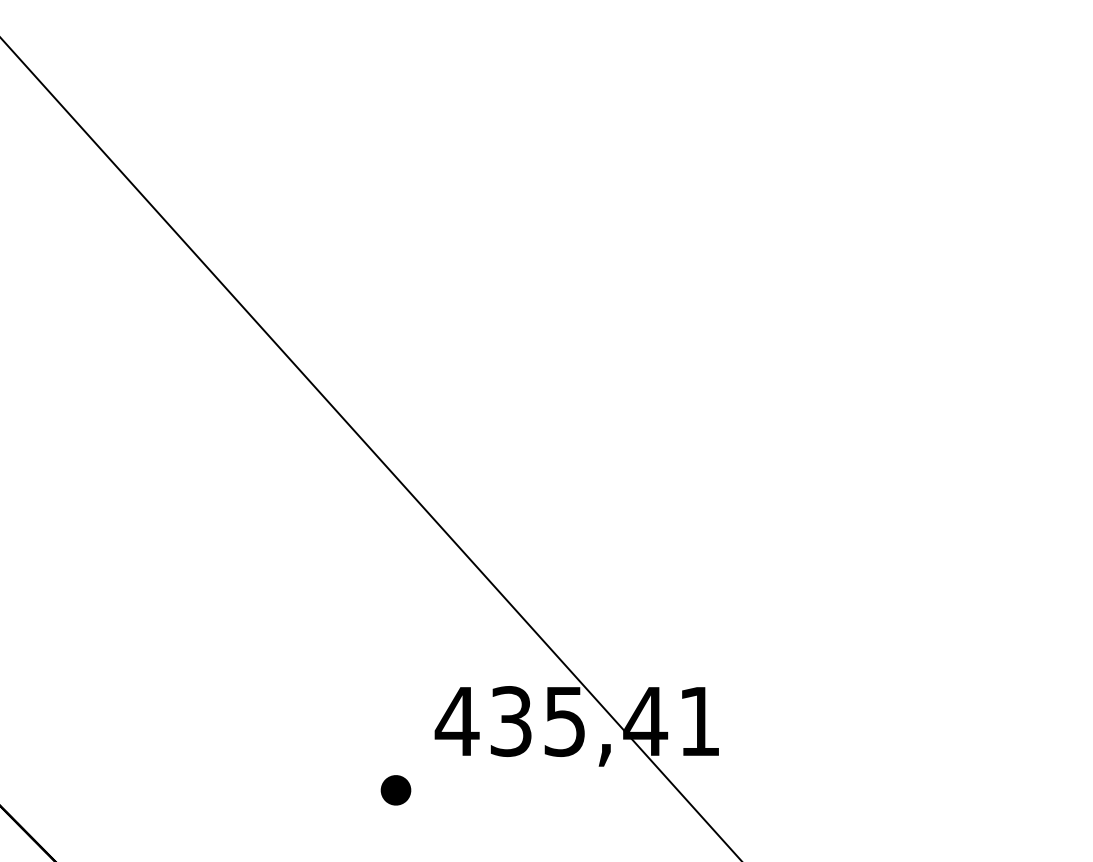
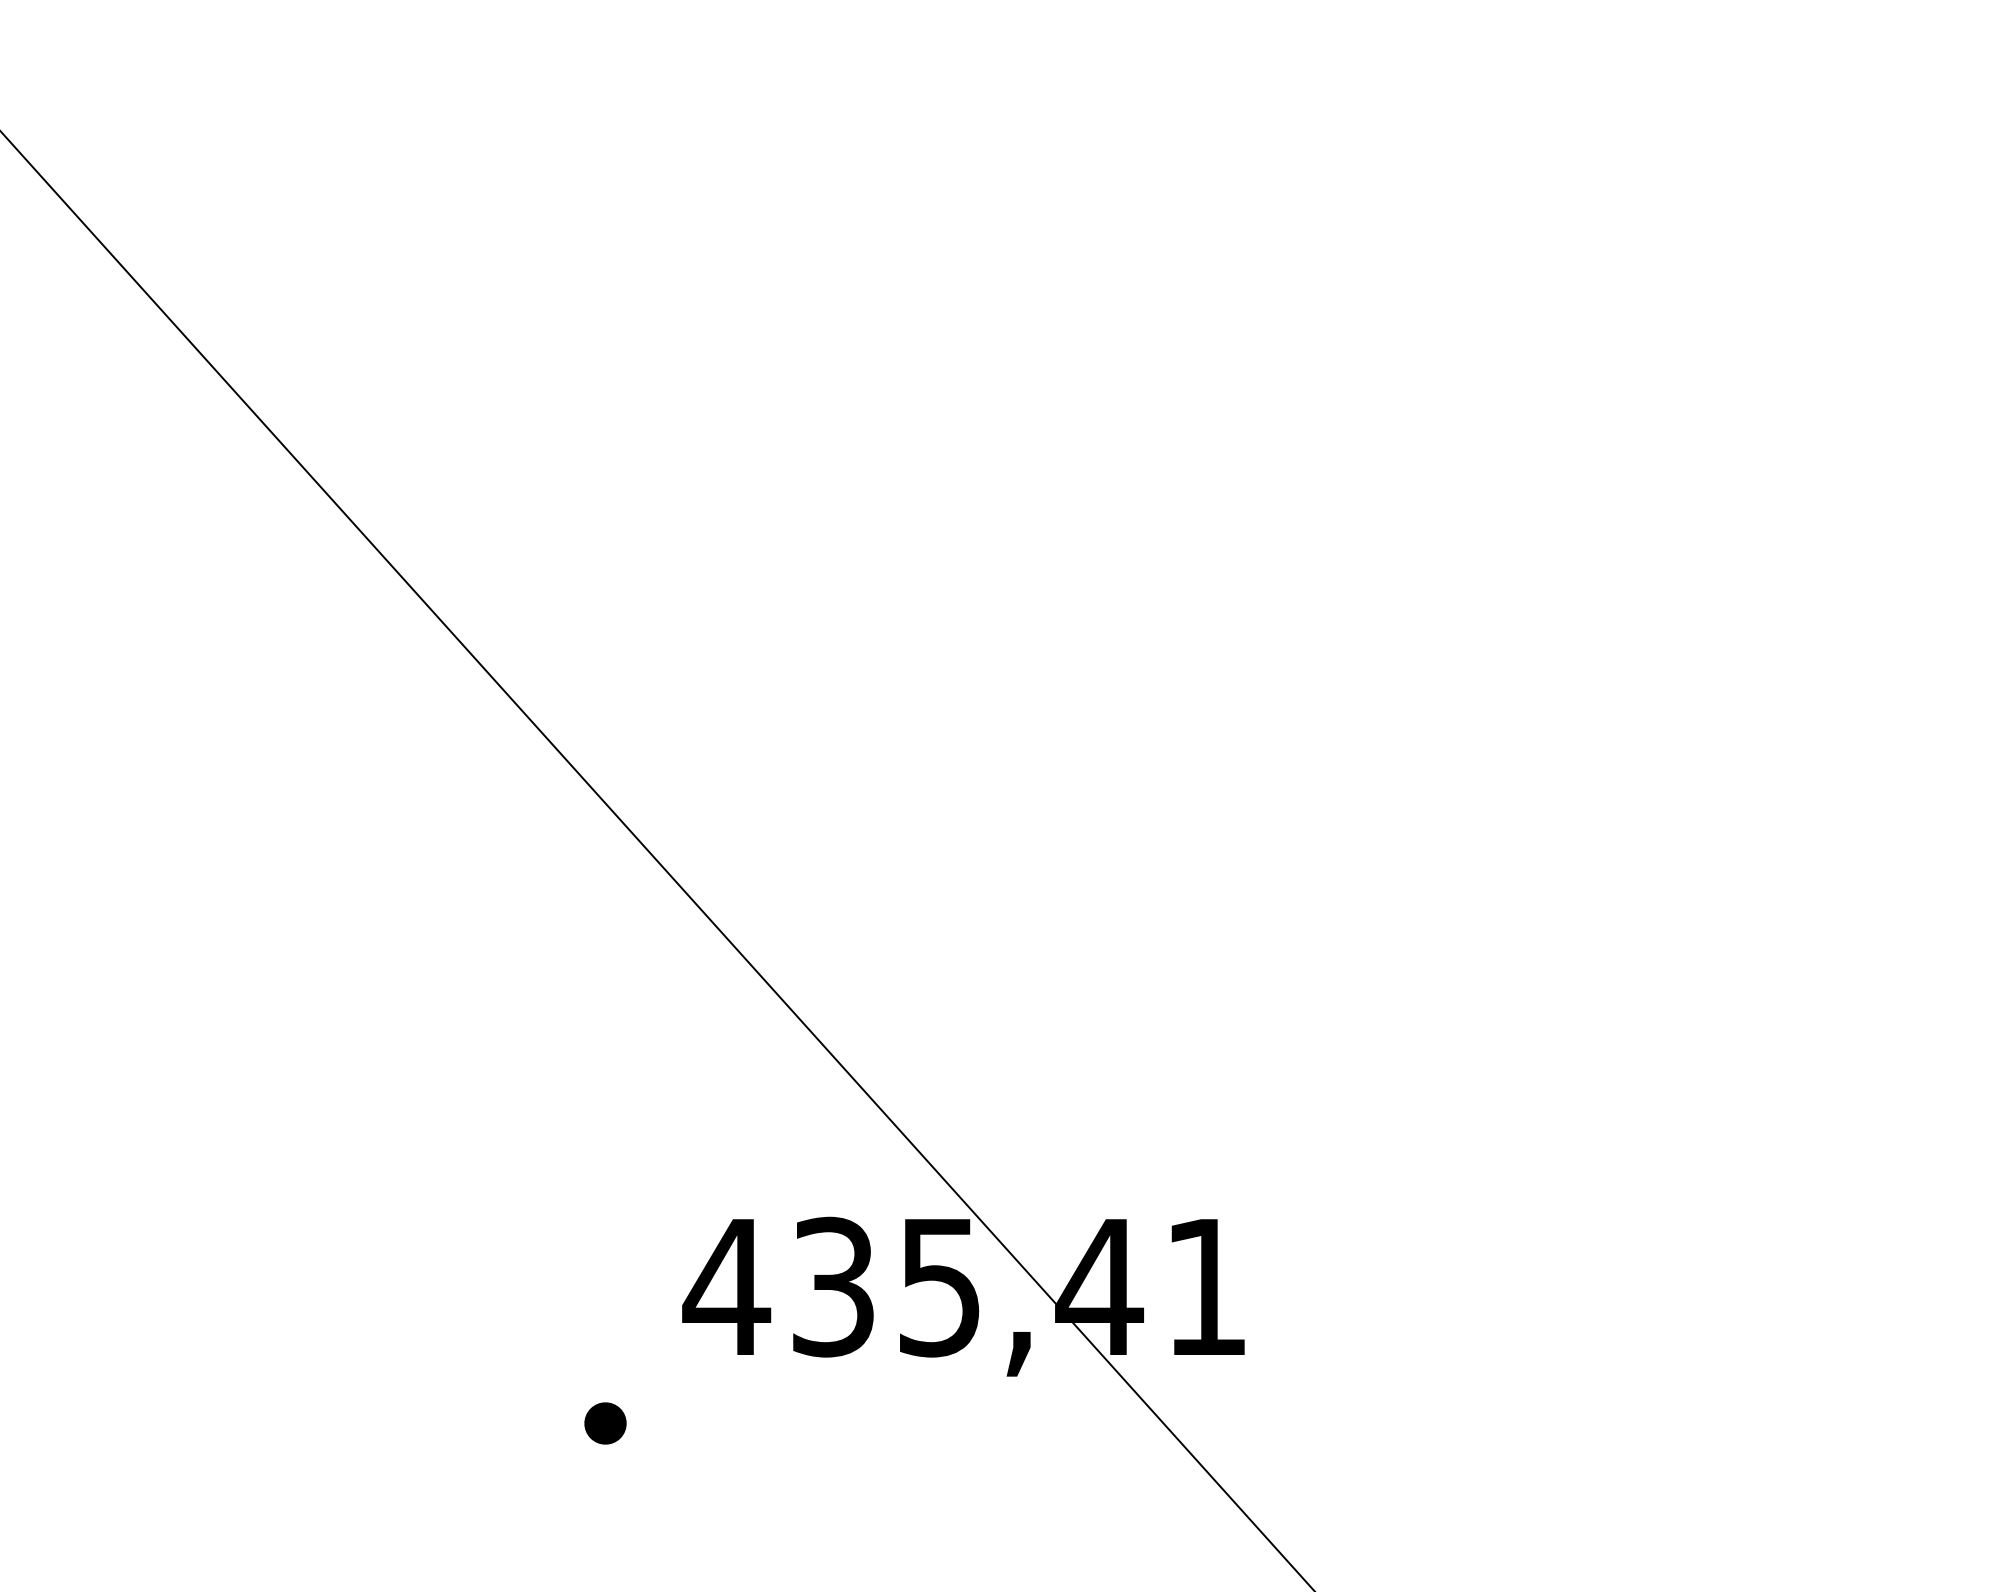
part: (395, 790) -> (604, 1423), size x0.7

